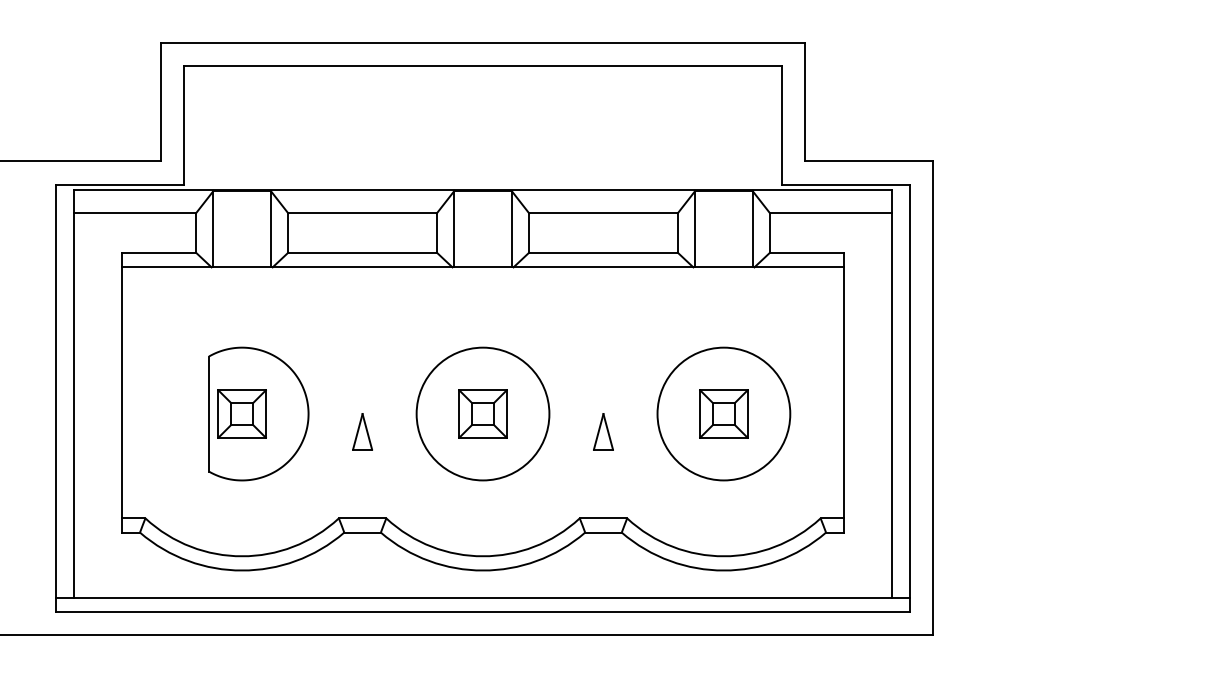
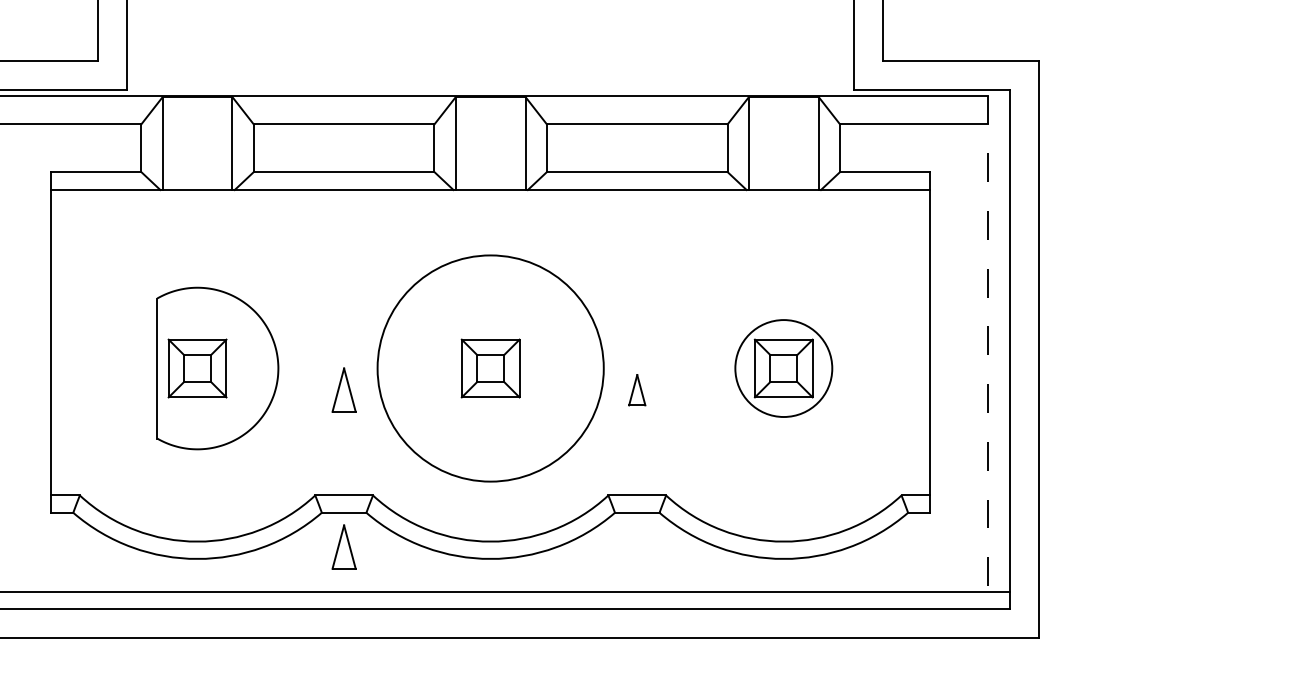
line: (891, 393) -> (987, 343), solid -> dashed
circle: (482, 413) -> (490, 367), size x1.4
circle: (723, 413) -> (783, 367), size x0.6
part: (603, 431) -> (637, 389), size x0.7
part: (362, 560) -> (344, 546), added

